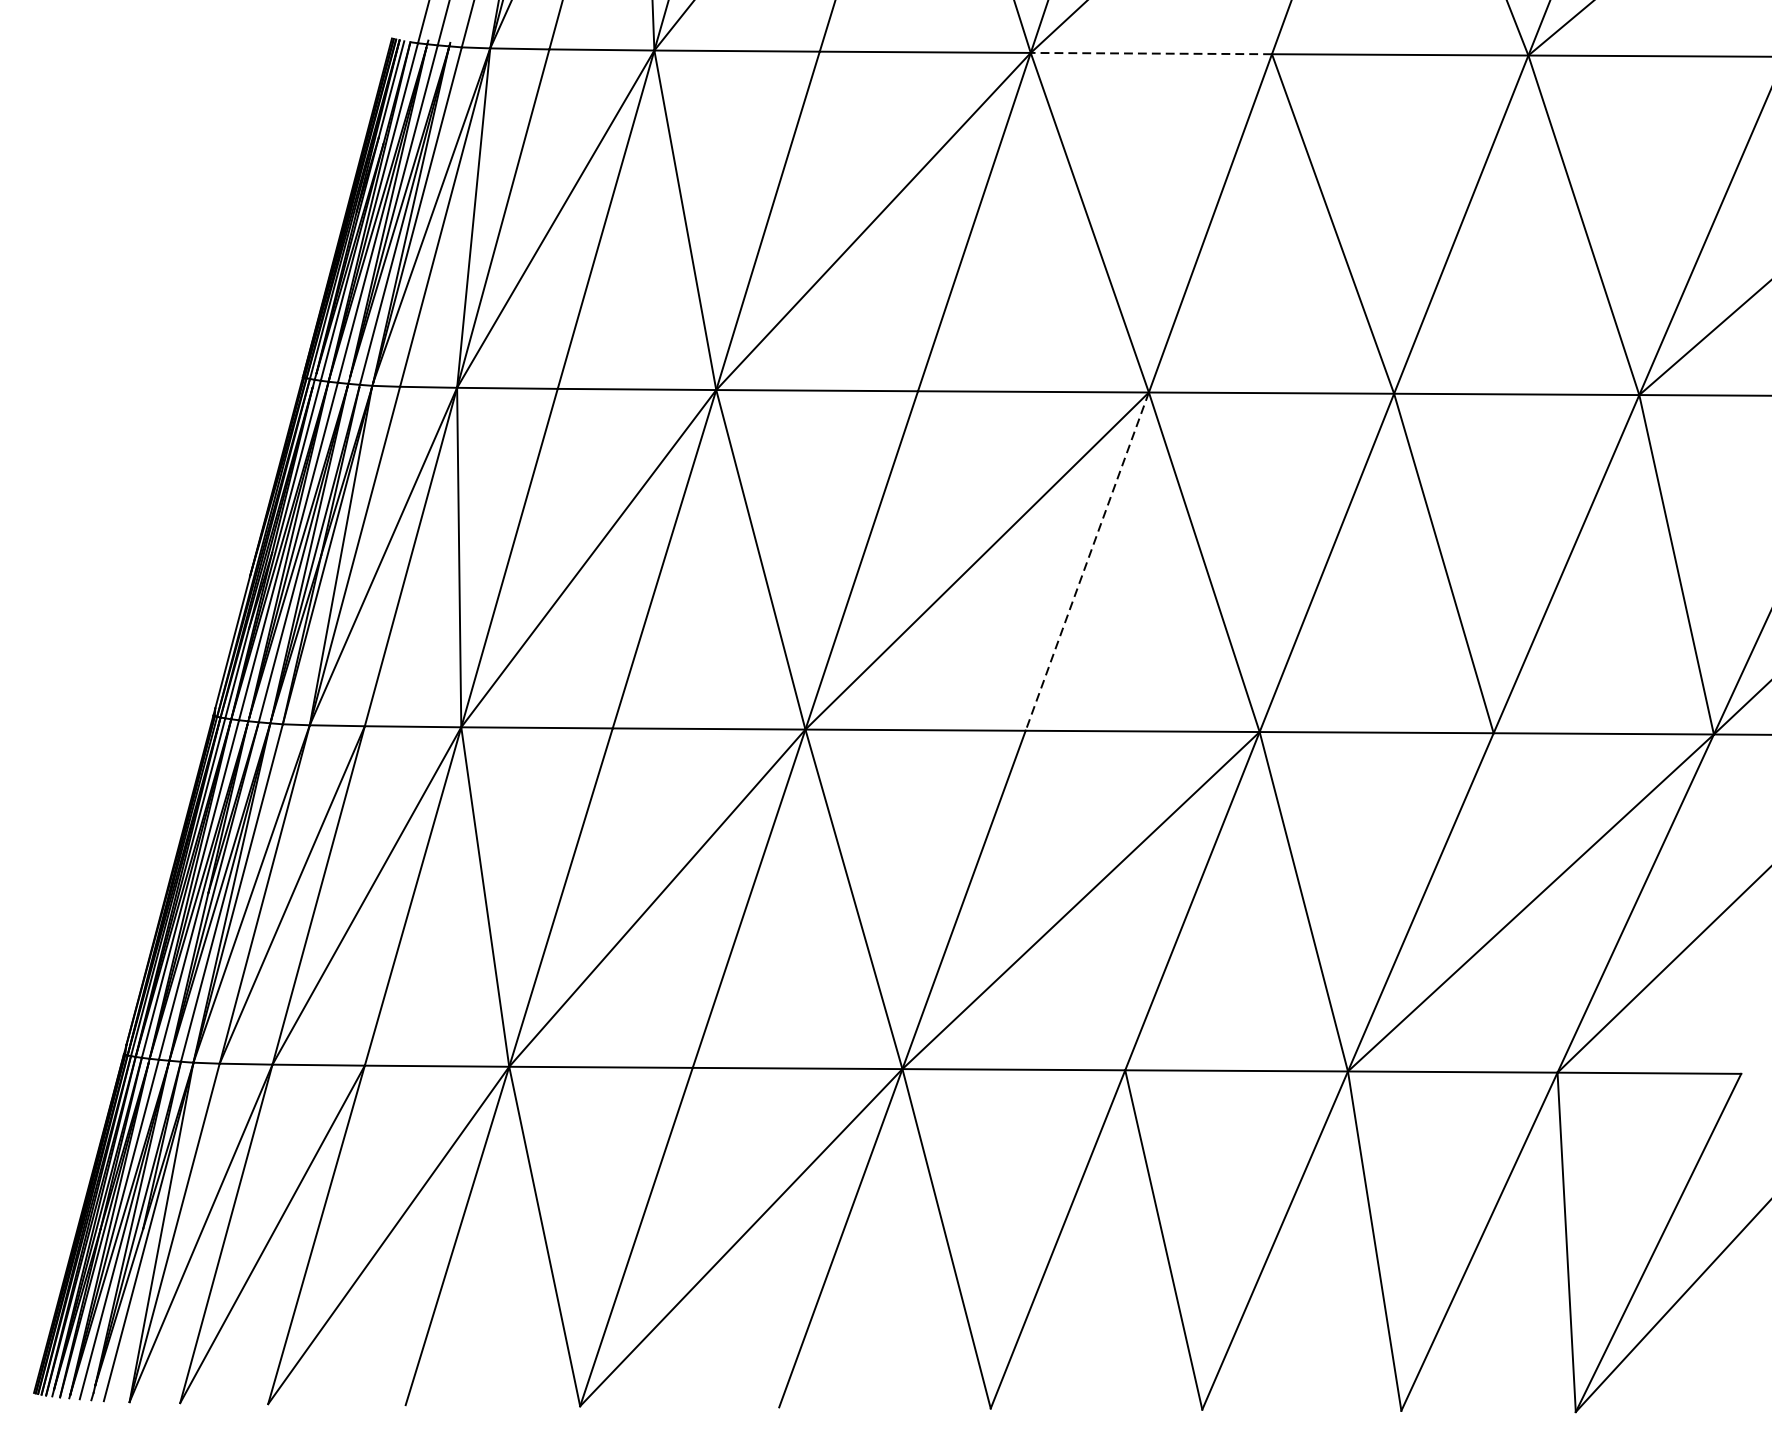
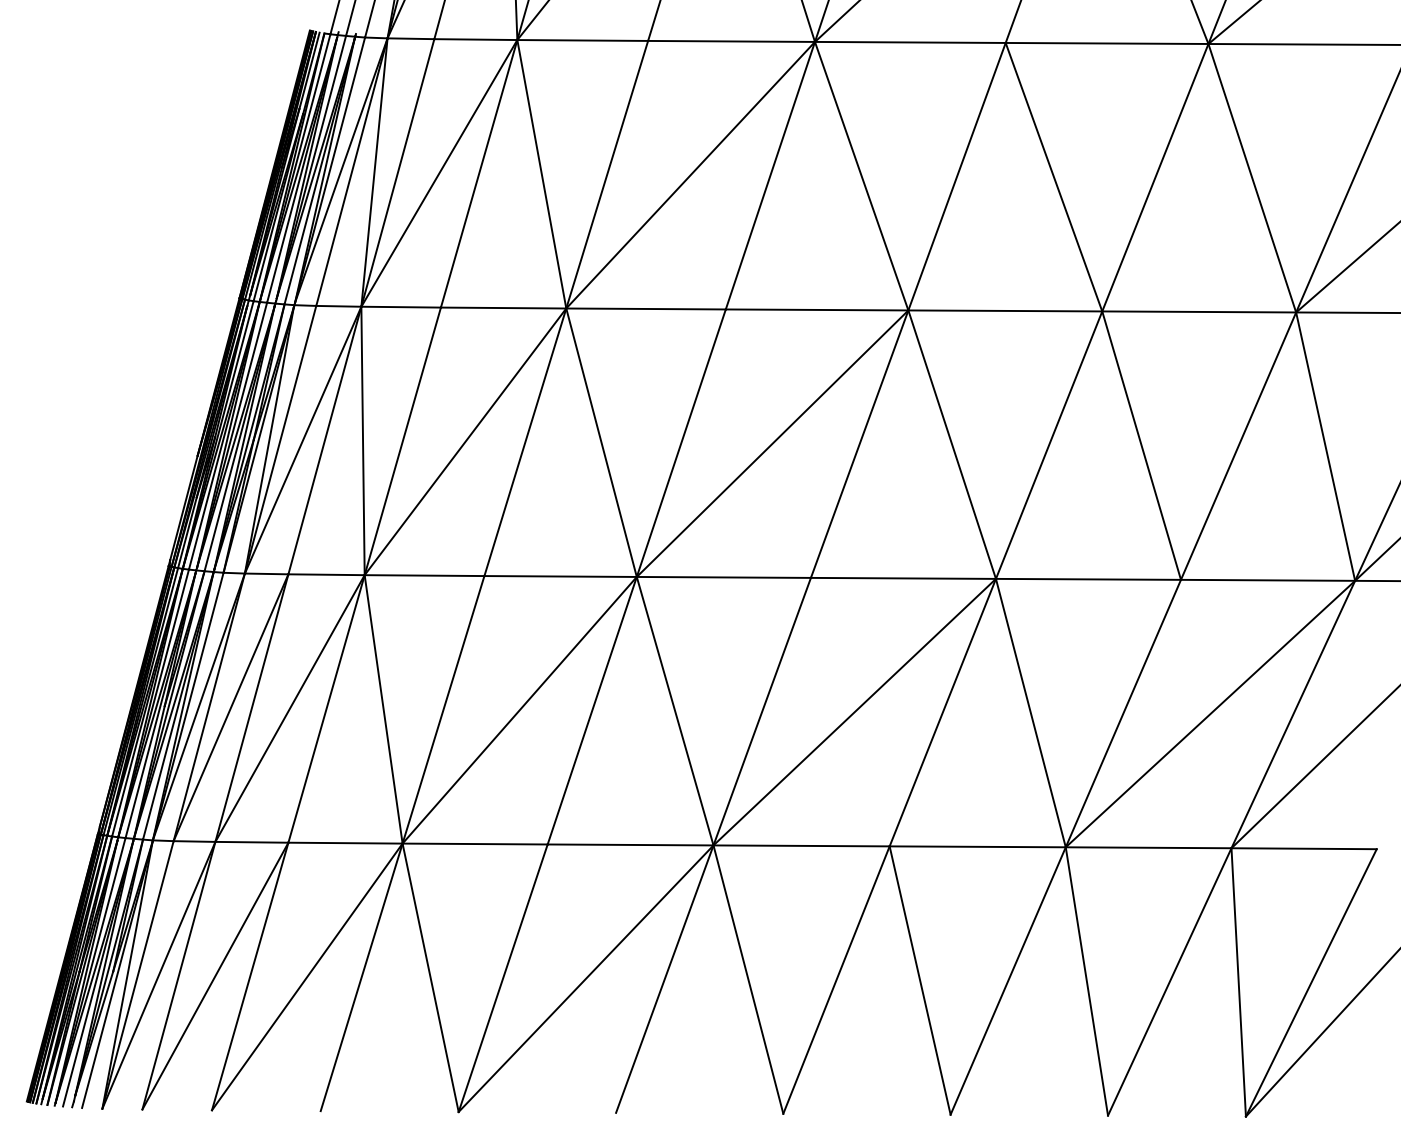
line: (1150, 53) -> (909, 42), dashed -> solid
line: (1087, 562) -> (859, 444), dashed -> solid

